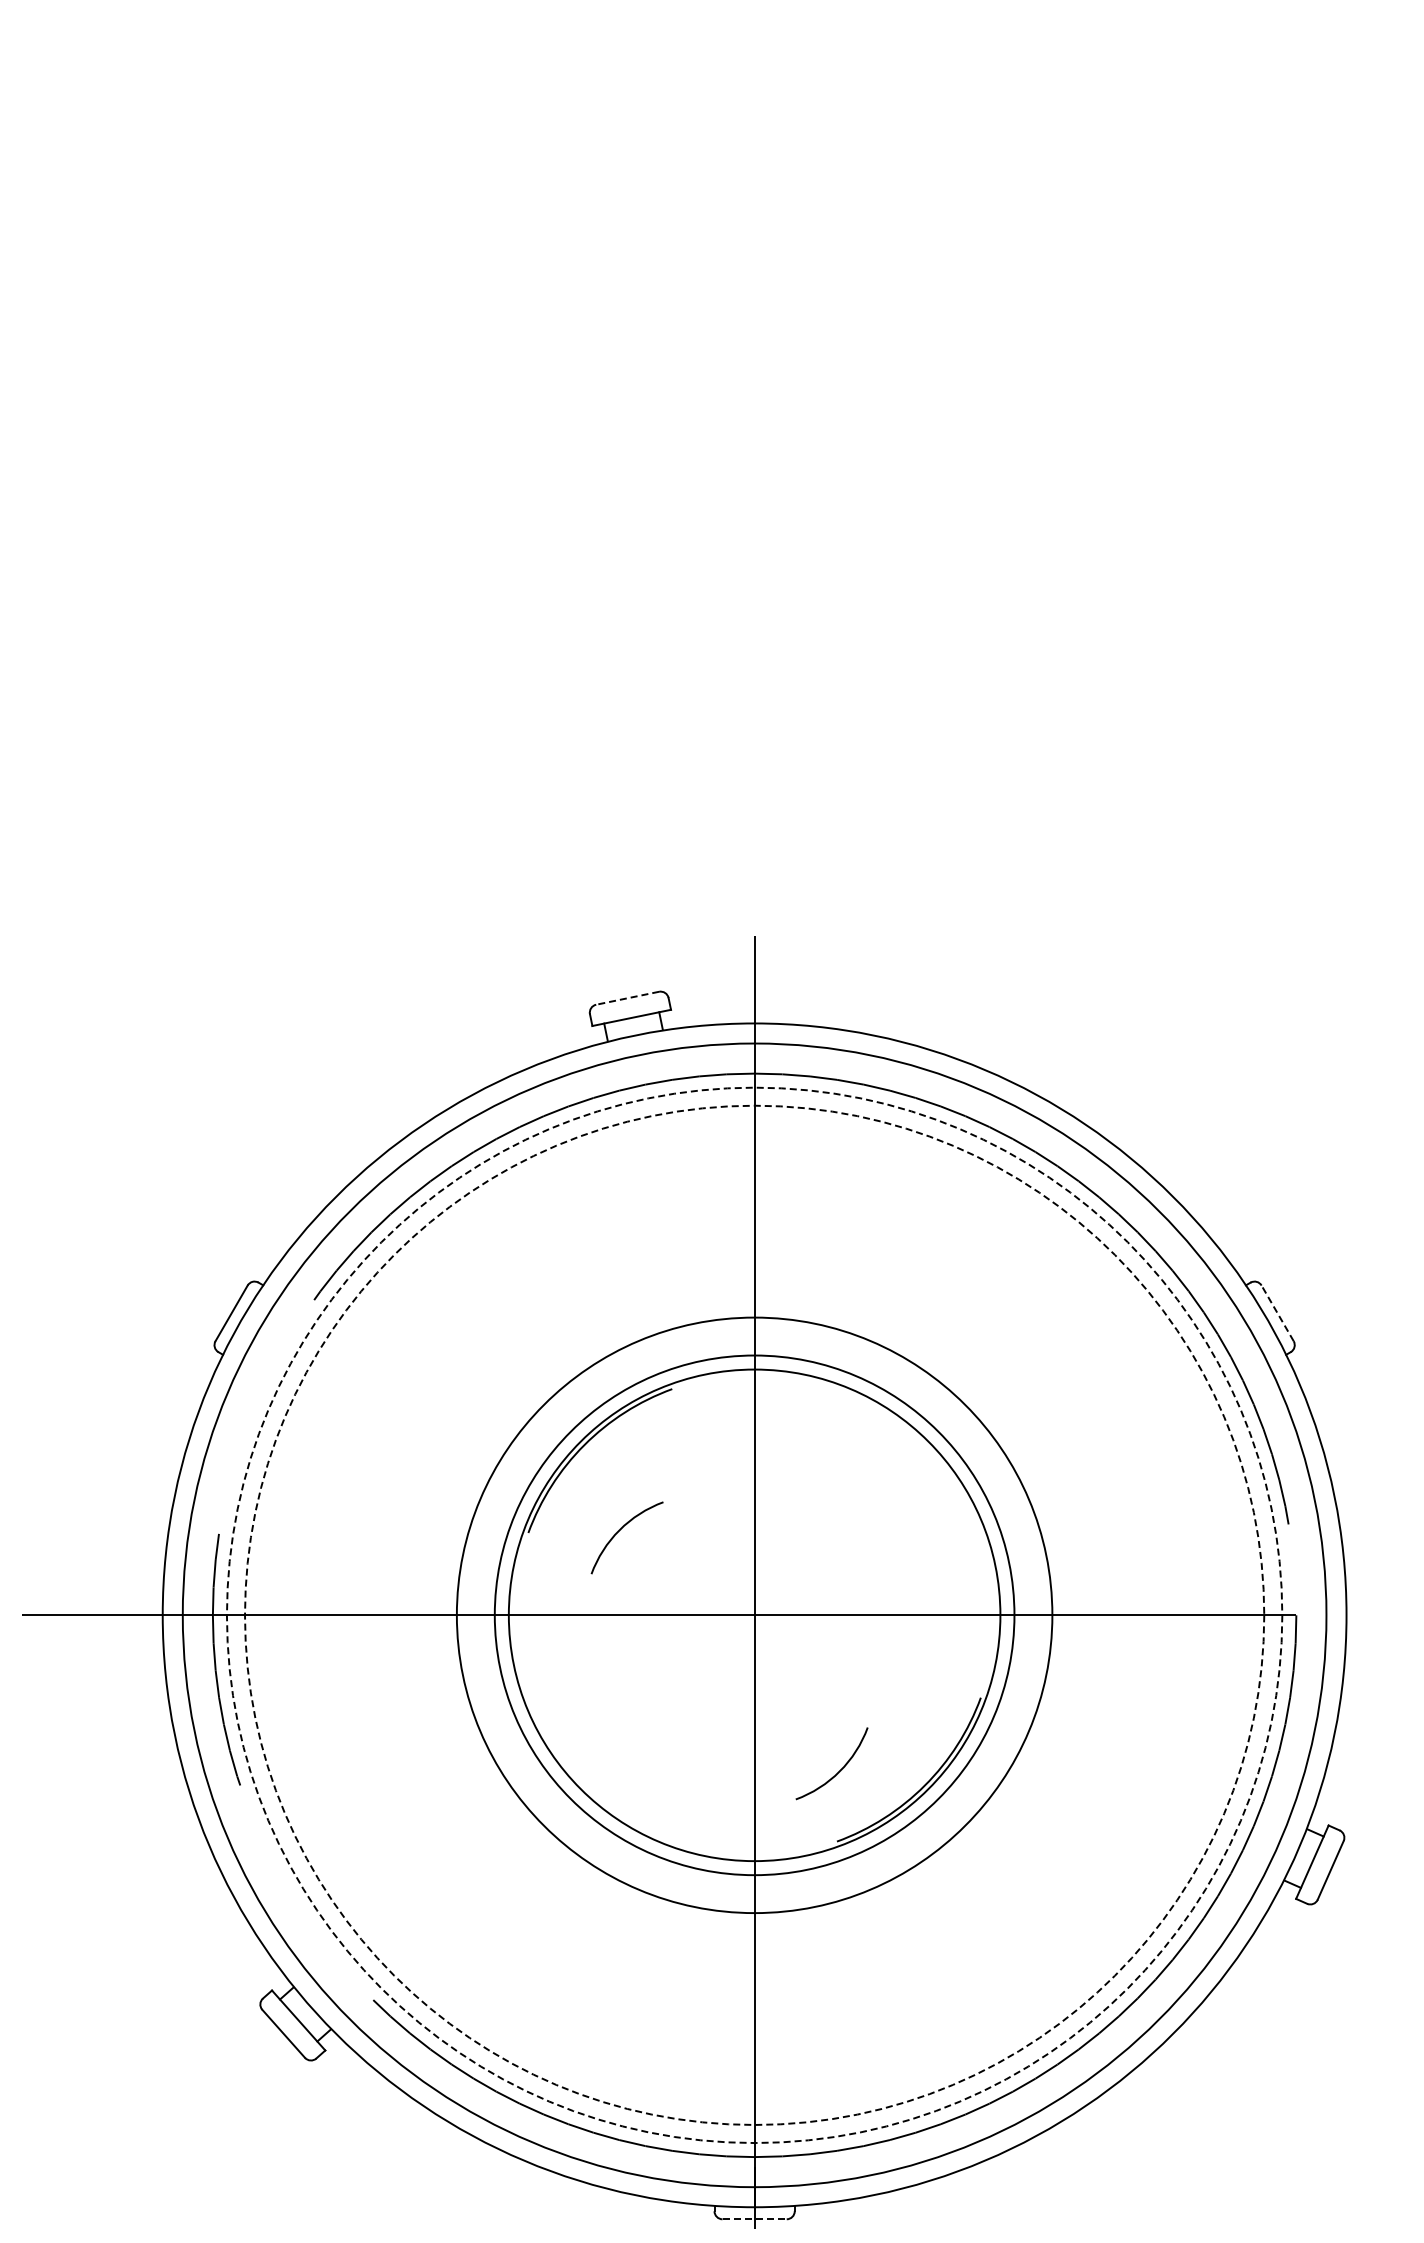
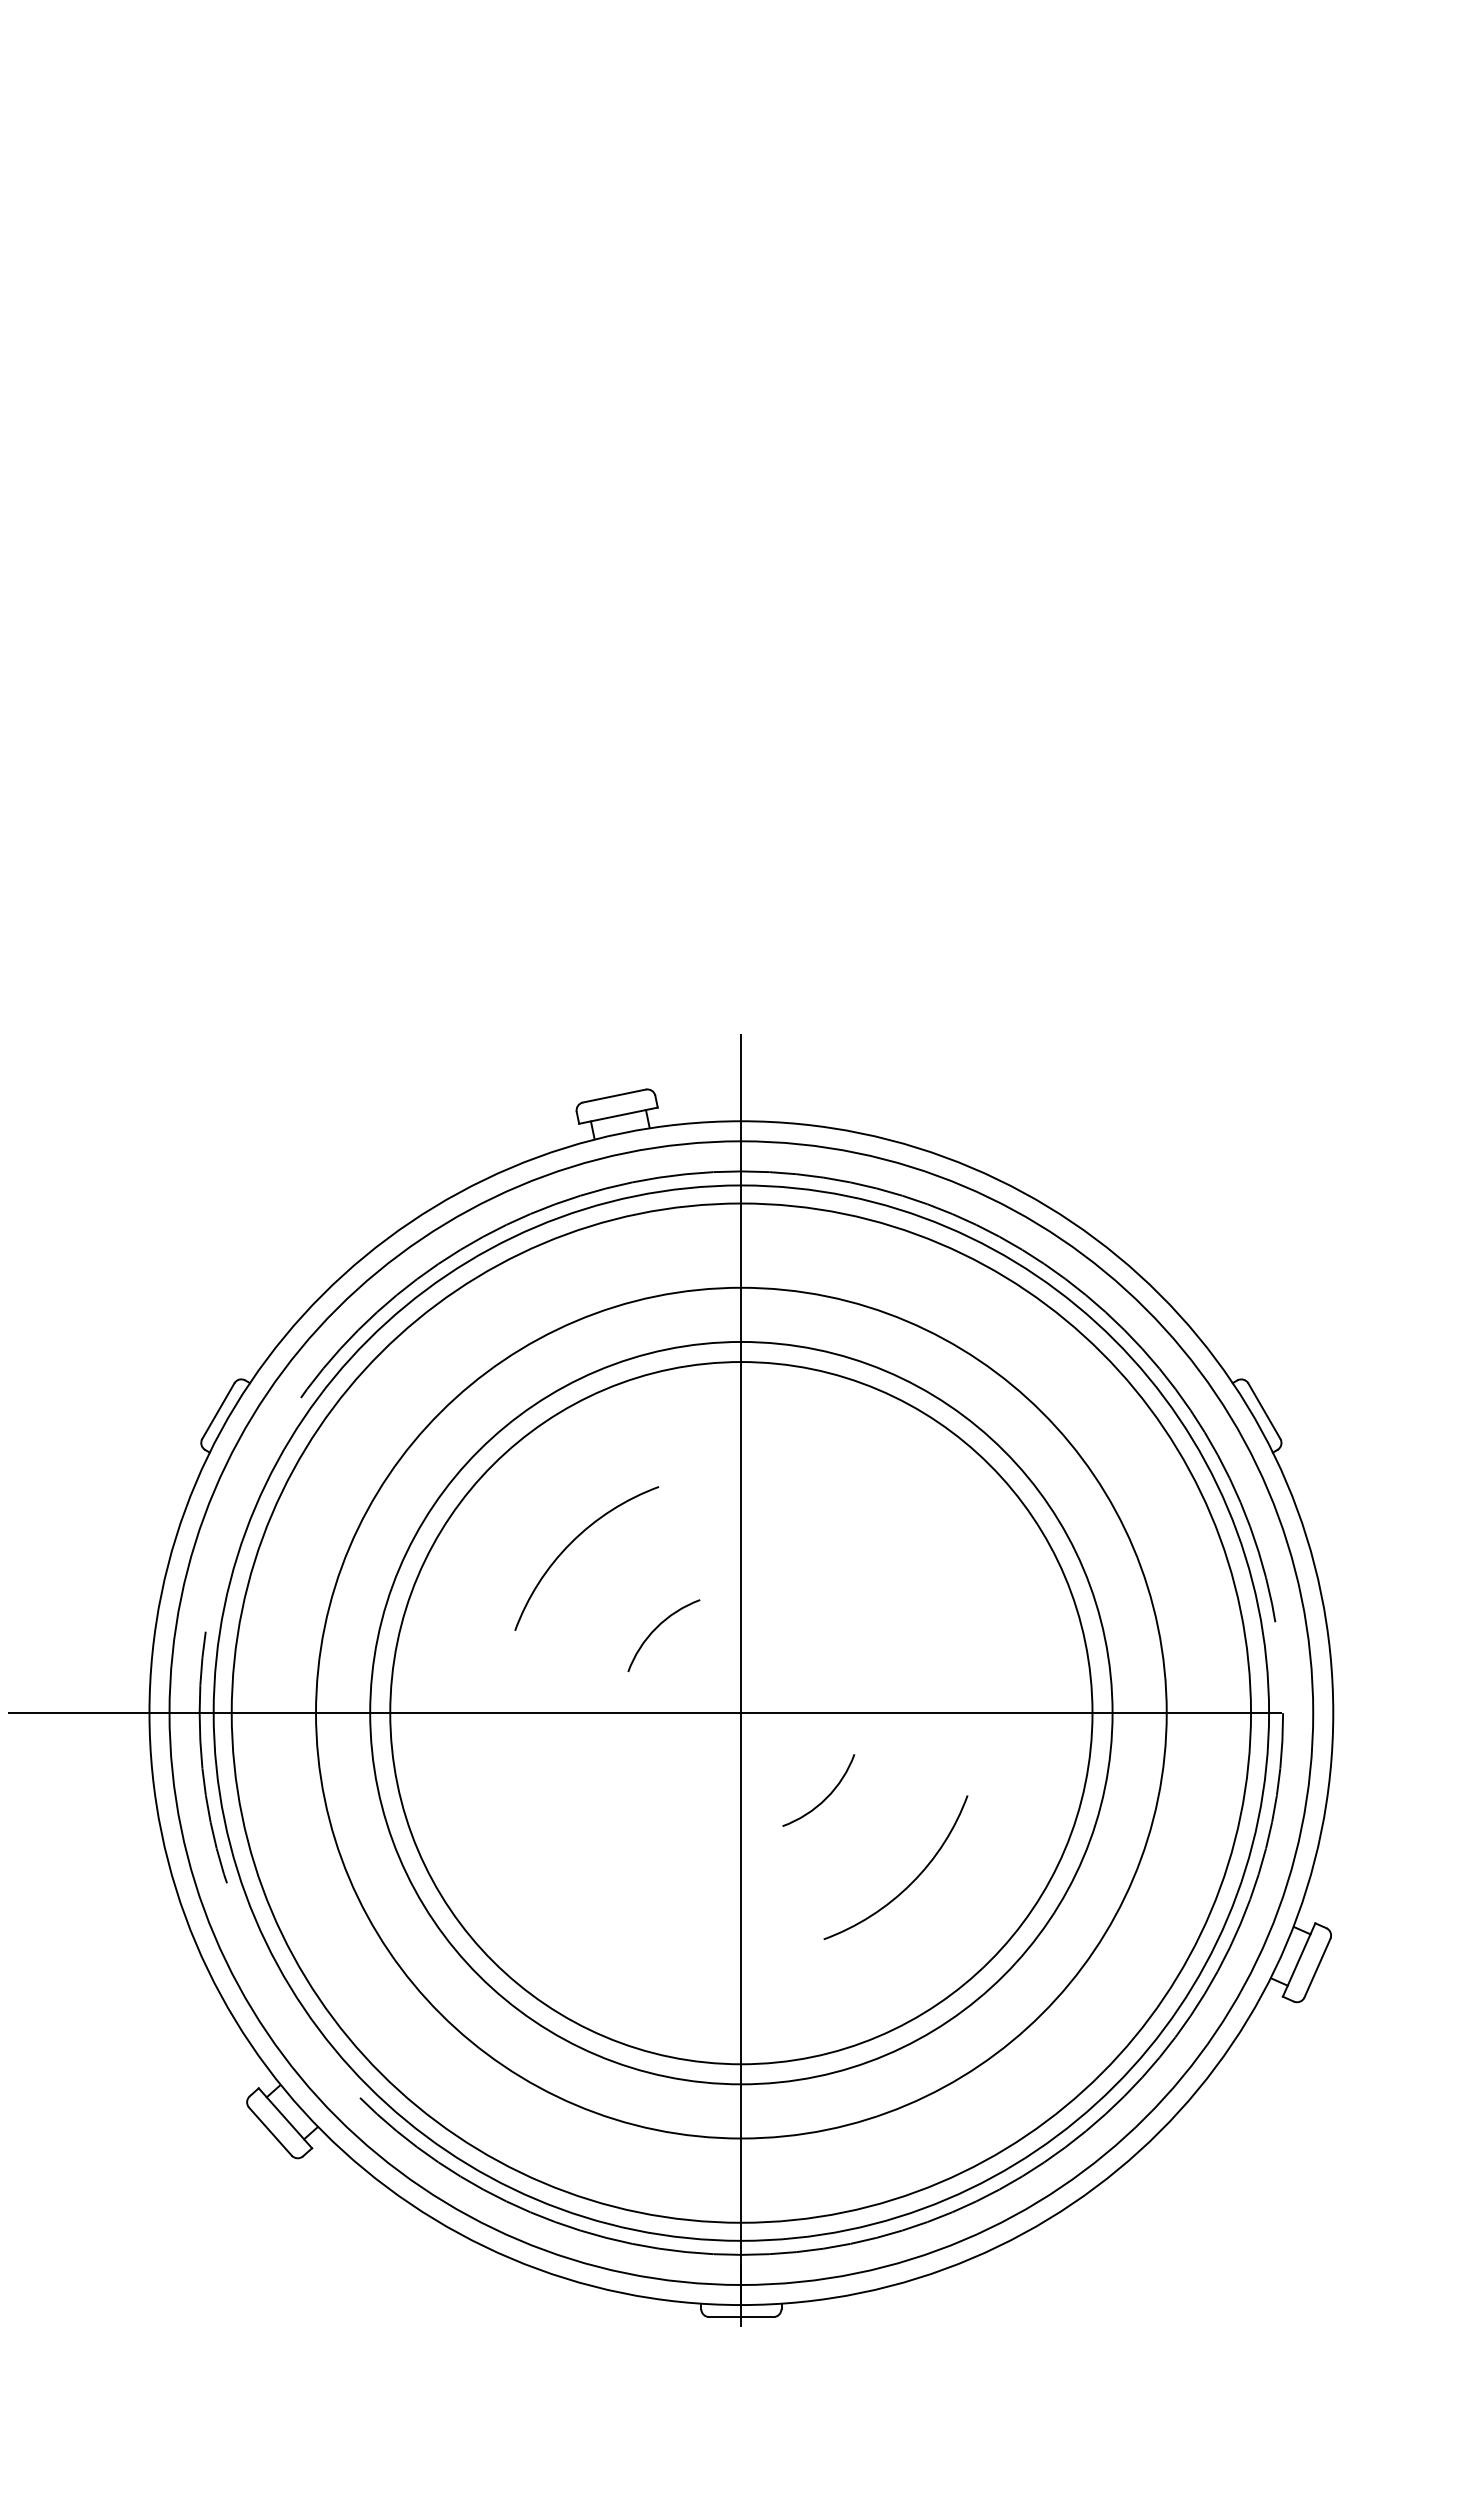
line: (626, 998) -> (613, 1096), dashed -> solid
line: (1277, 1312) -> (1264, 1410), dashed -> solid
arc: (620, 1530) -> (657, 1628), moved
circle: (754, 1614) -> (741, 1712), dashed -> solid
circle: (754, 1614) -> (741, 1712), dashed -> solid
circle: (754, 1614) -> (741, 1712), size x1.43
circle: (754, 1614) -> (741, 1712), size x1.43
circle: (754, 1615) -> (741, 1713), size x1.43
arc: (838, 1770) -> (825, 1797), moved
line: (754, 2219) -> (741, 2317), dashed -> solid

